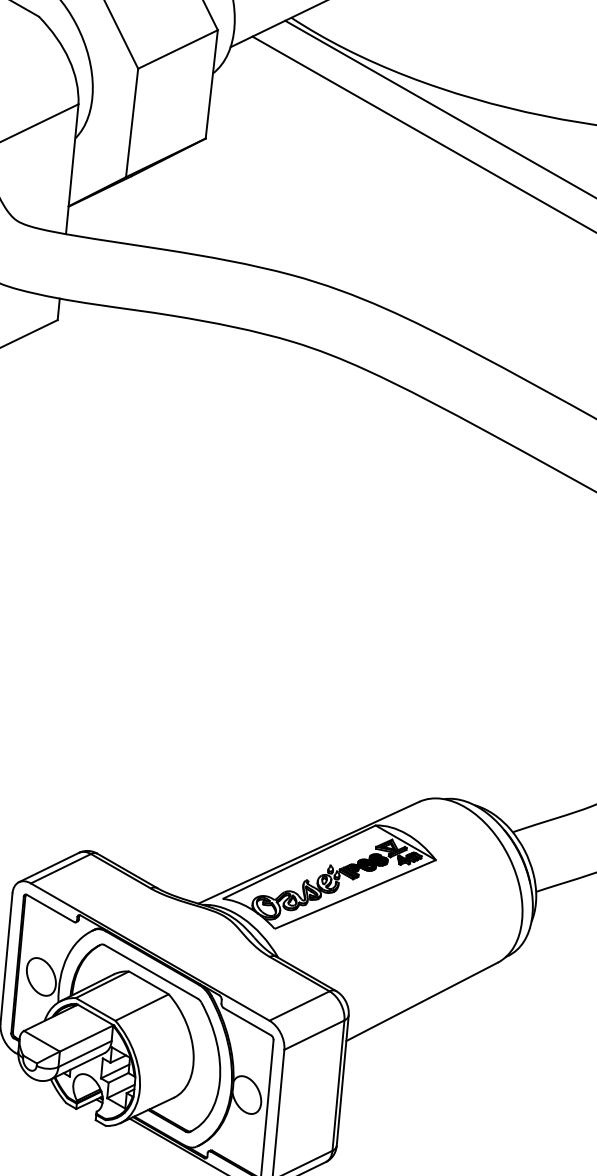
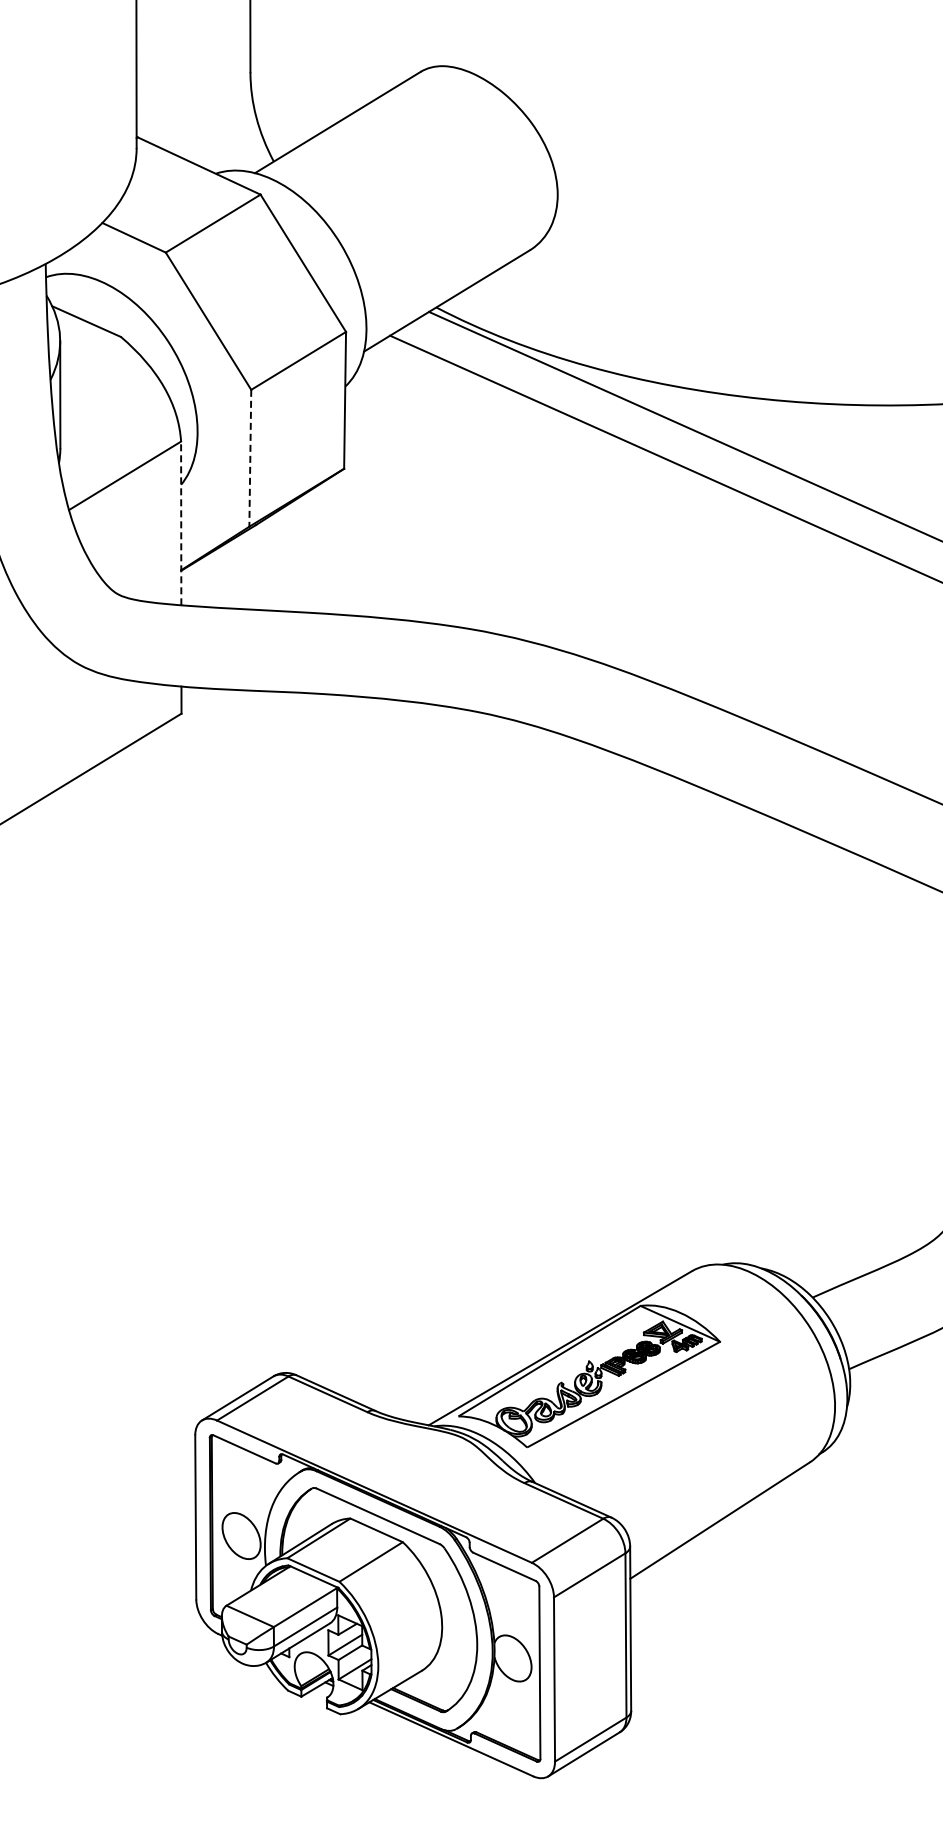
line: (132, 123) -> (250, 458), solid -> dashed
line: (72, 169) -> (181, 523), solid -> dashed

